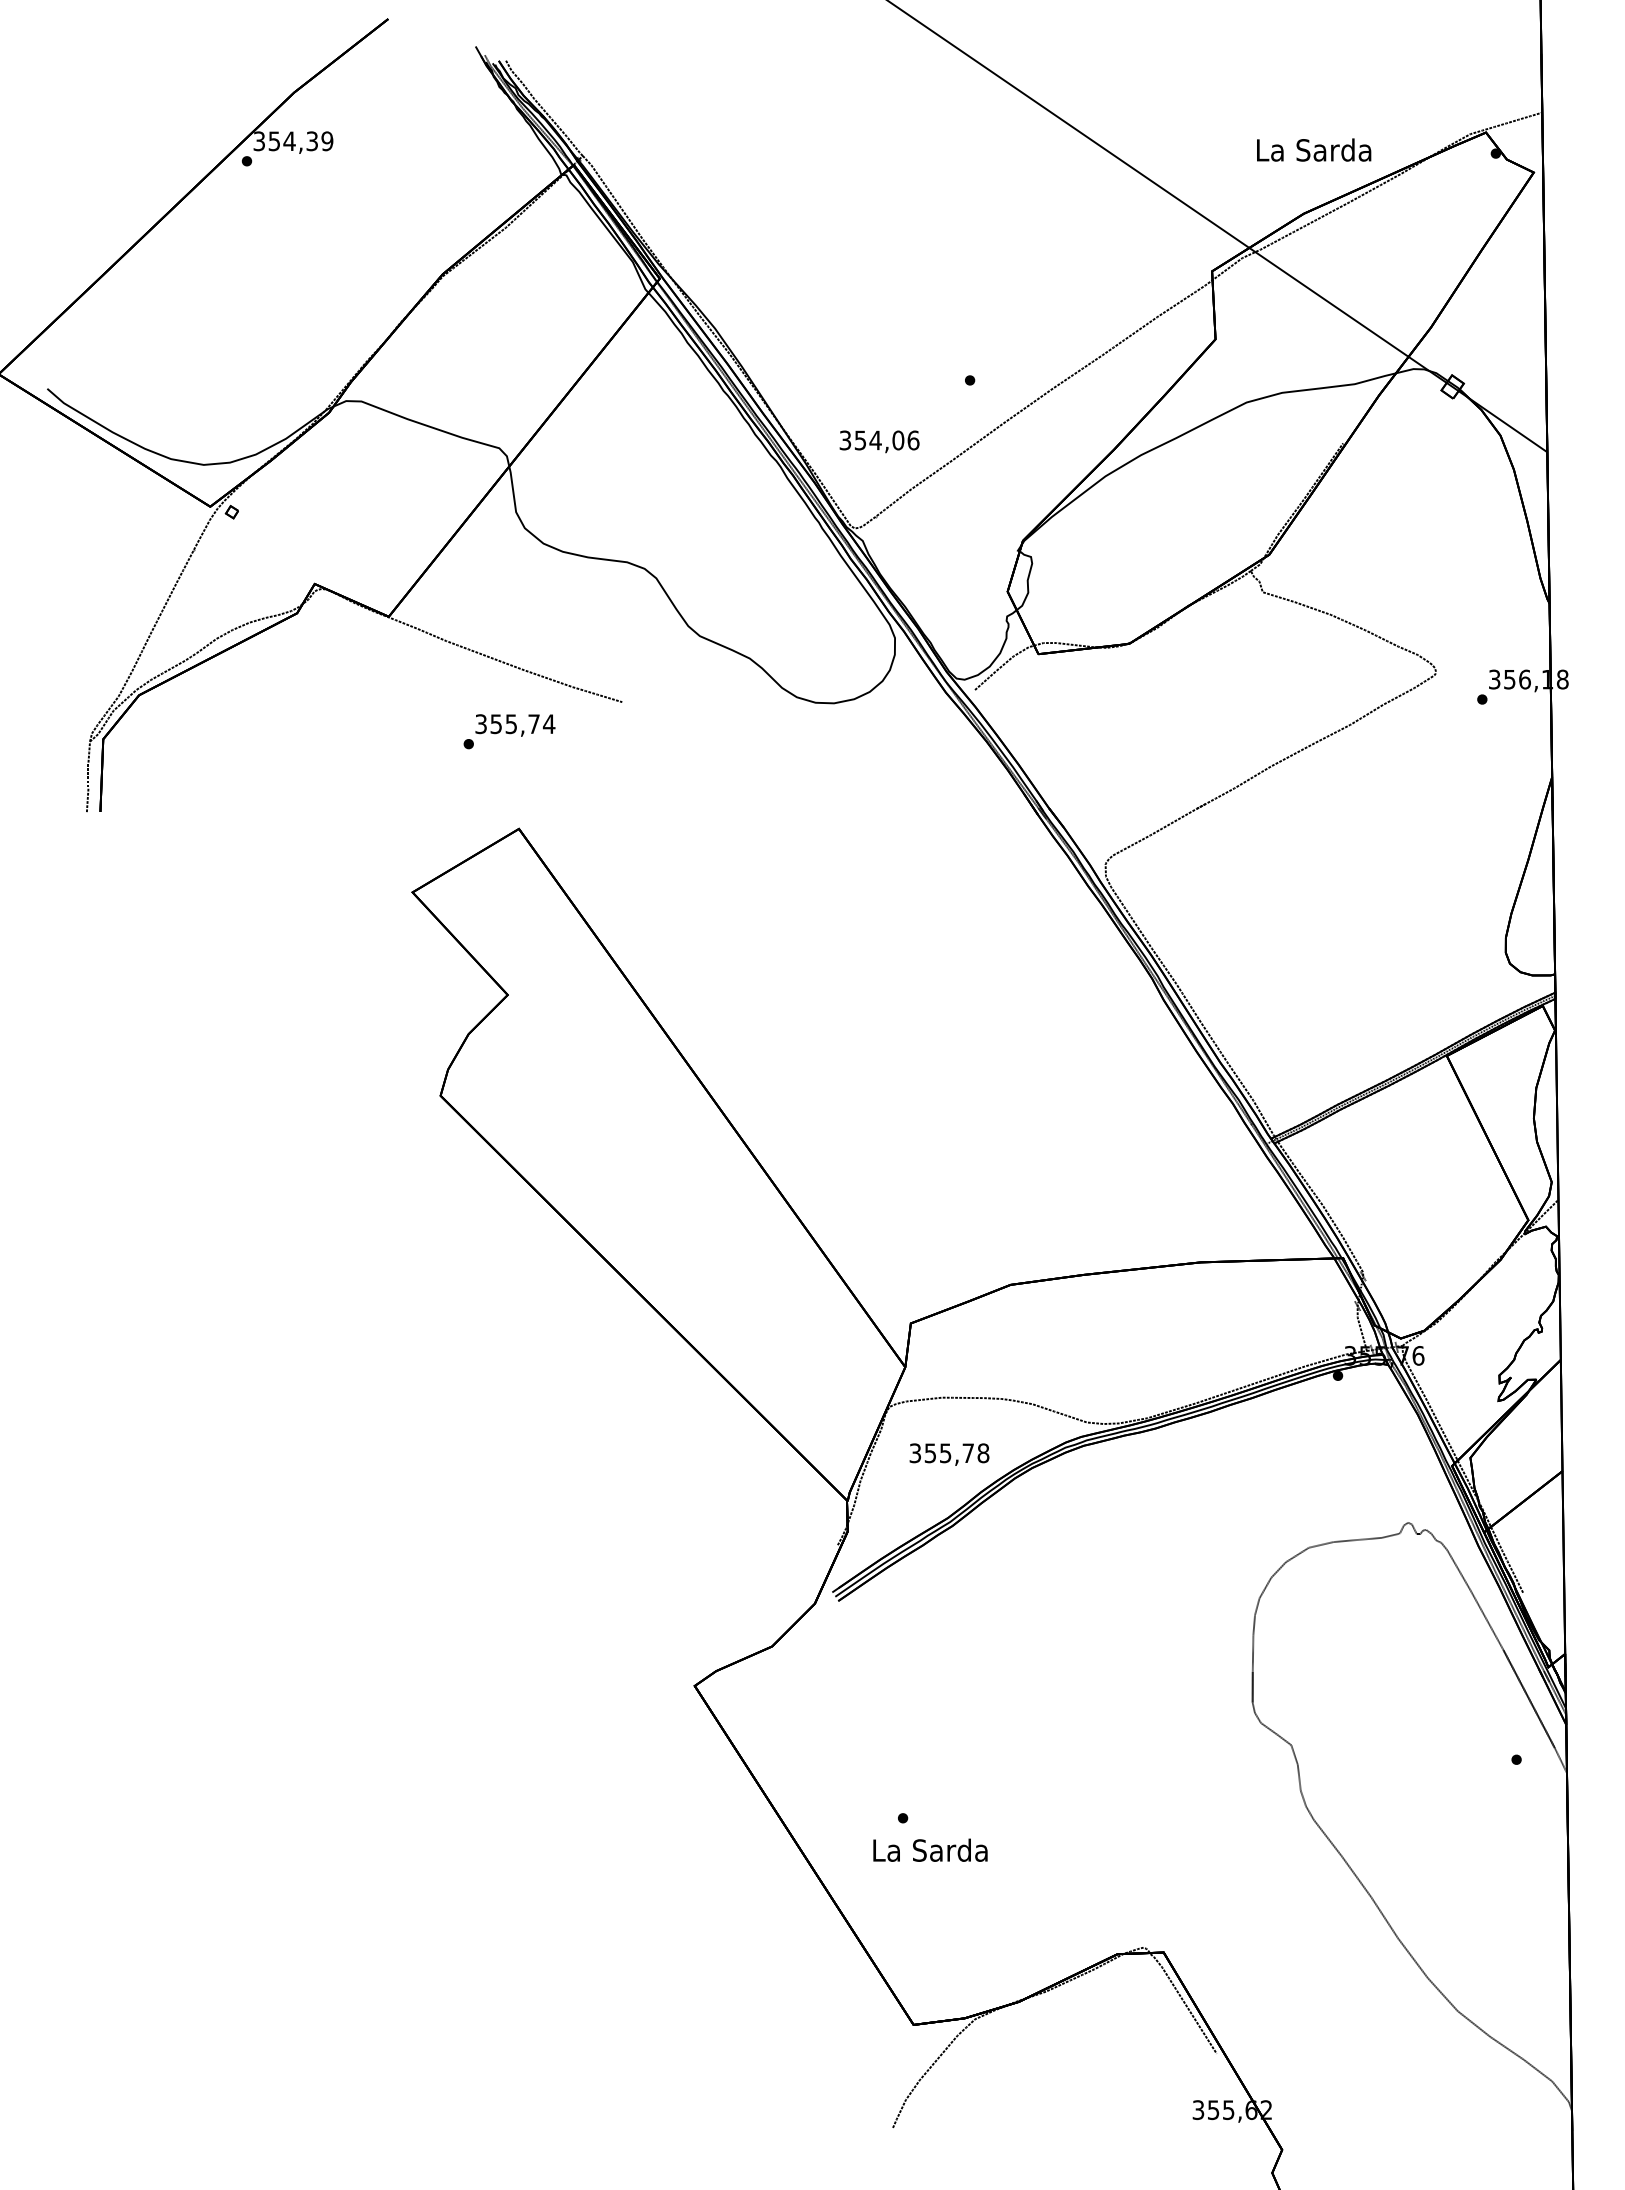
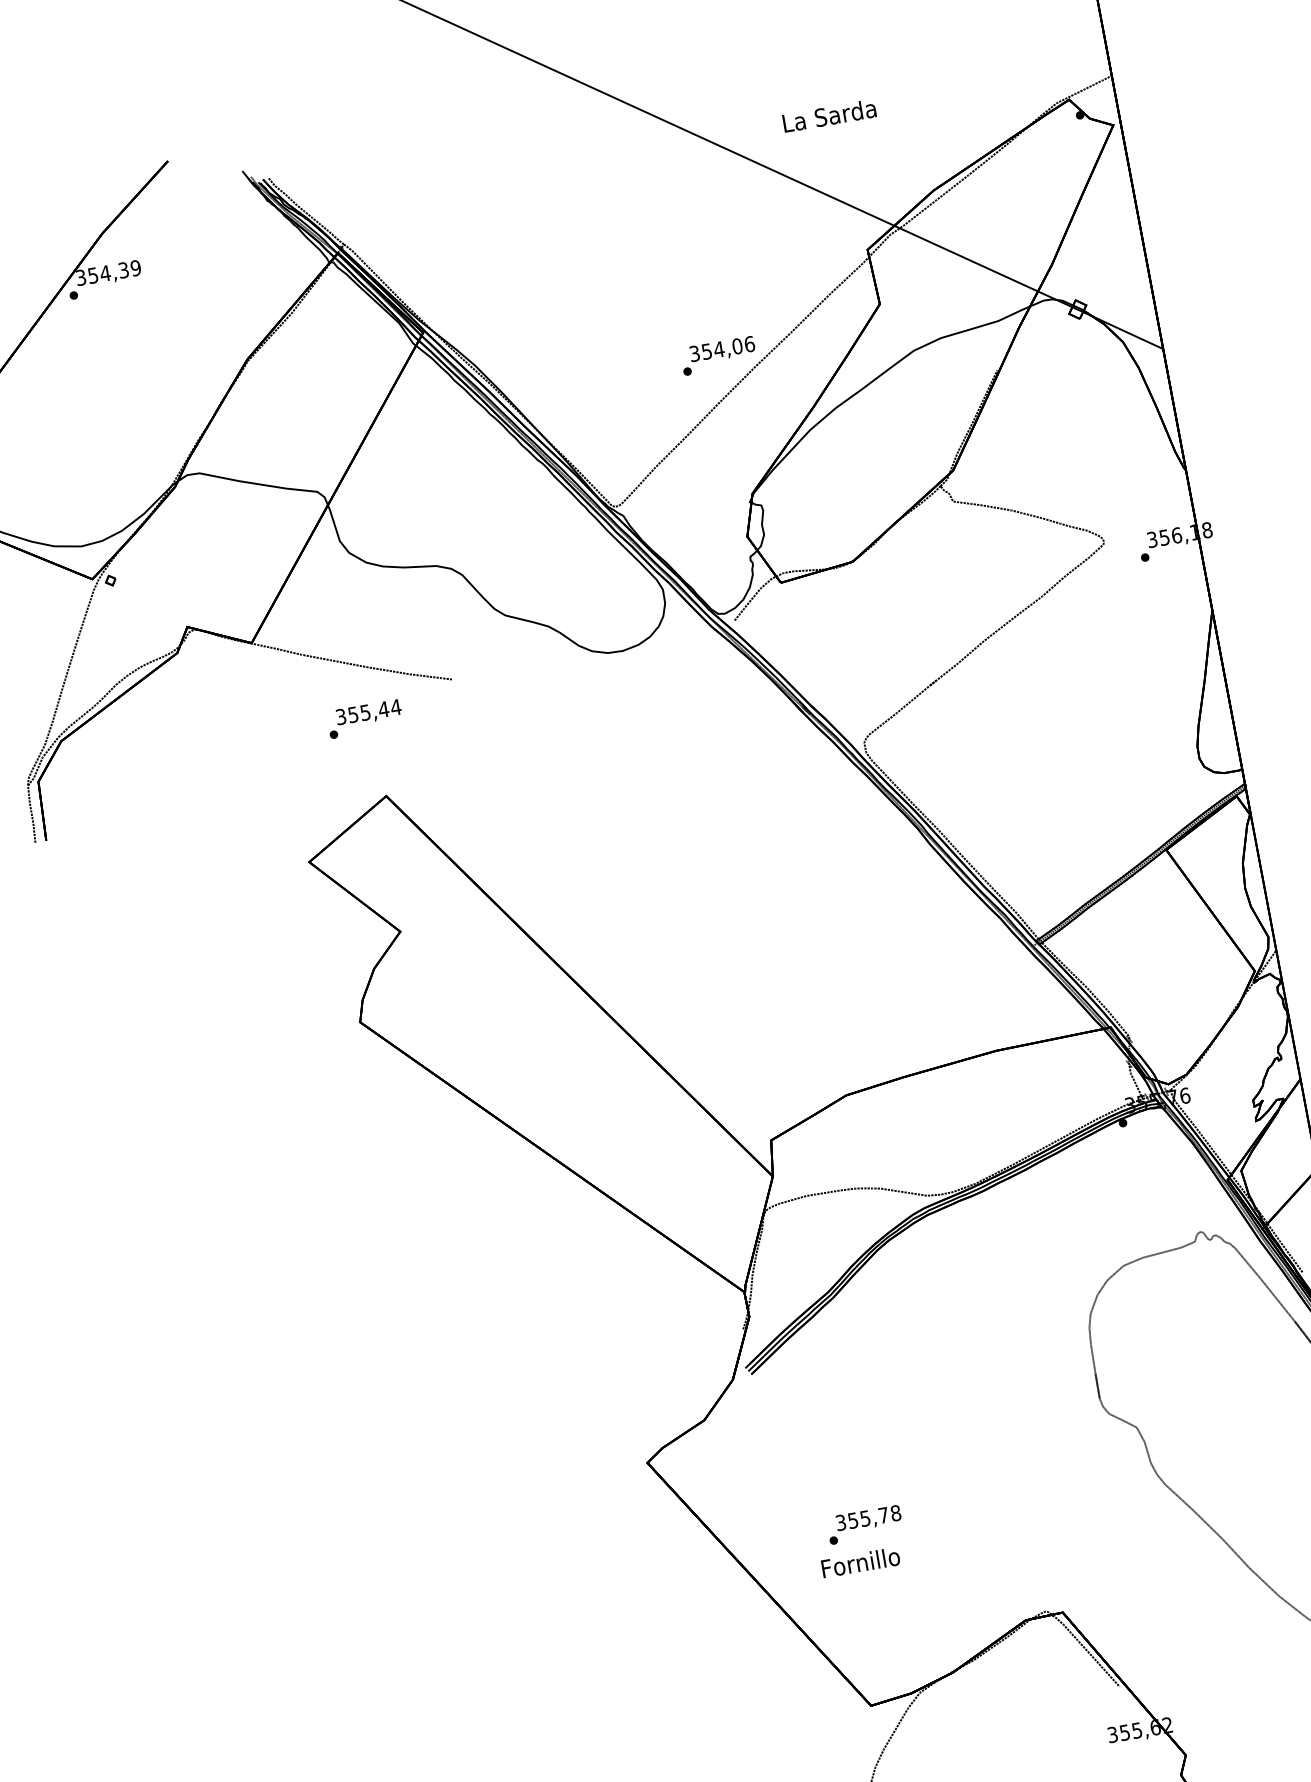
text: (1314, 149) -> (829, 115), moved
text: (879, 441) -> (722, 349), moved
text: (533, 723) -> (383, 709), 355,74 -> 355,44
text: (949, 1454) -> (868, 1518), moved
text: (930, 1849) -> (860, 1561), La Sarda -> Fornillo

